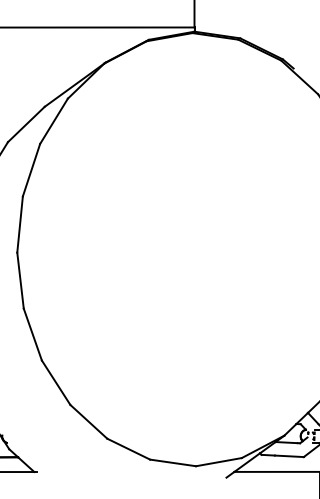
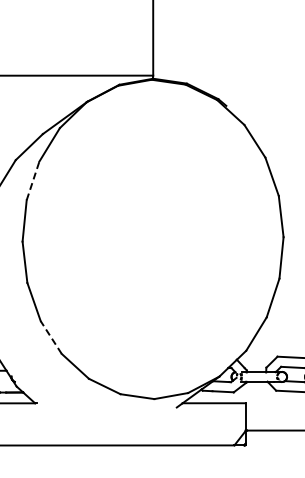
line: (32, 169) -> (33, 180), solid -> dashed
line: (55, 382) -> (50, 337), solid -> dashed

